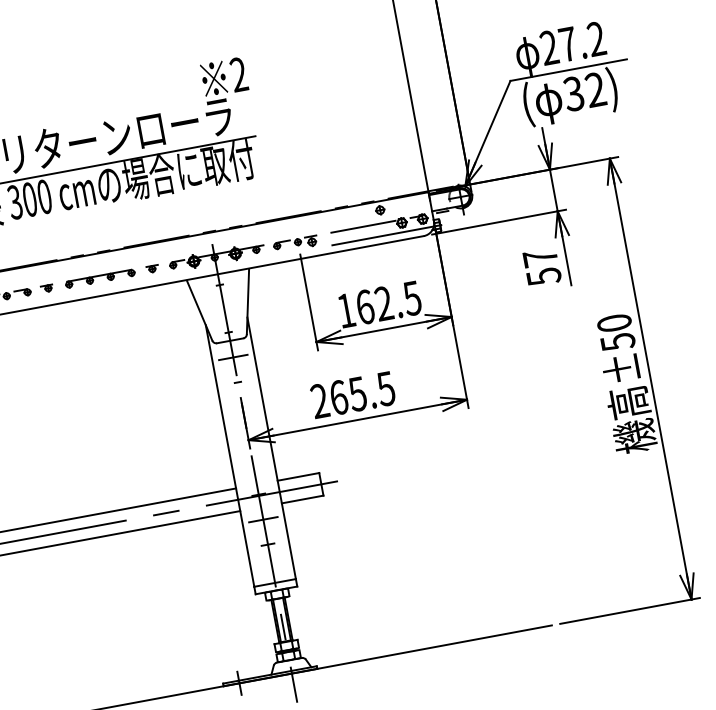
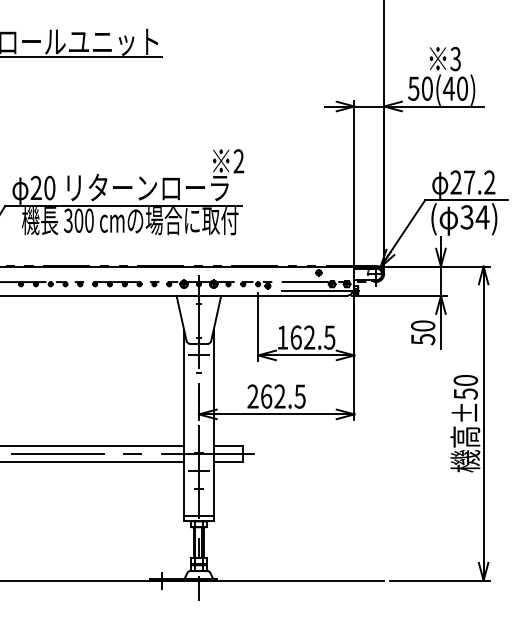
text: (595, 90) -> (482, 217), 32) -> 34)
text: (540, 257) -> (423, 325), 57 -> 50
text: (357, 394) -> (279, 396), 265.5 -> 262.5

